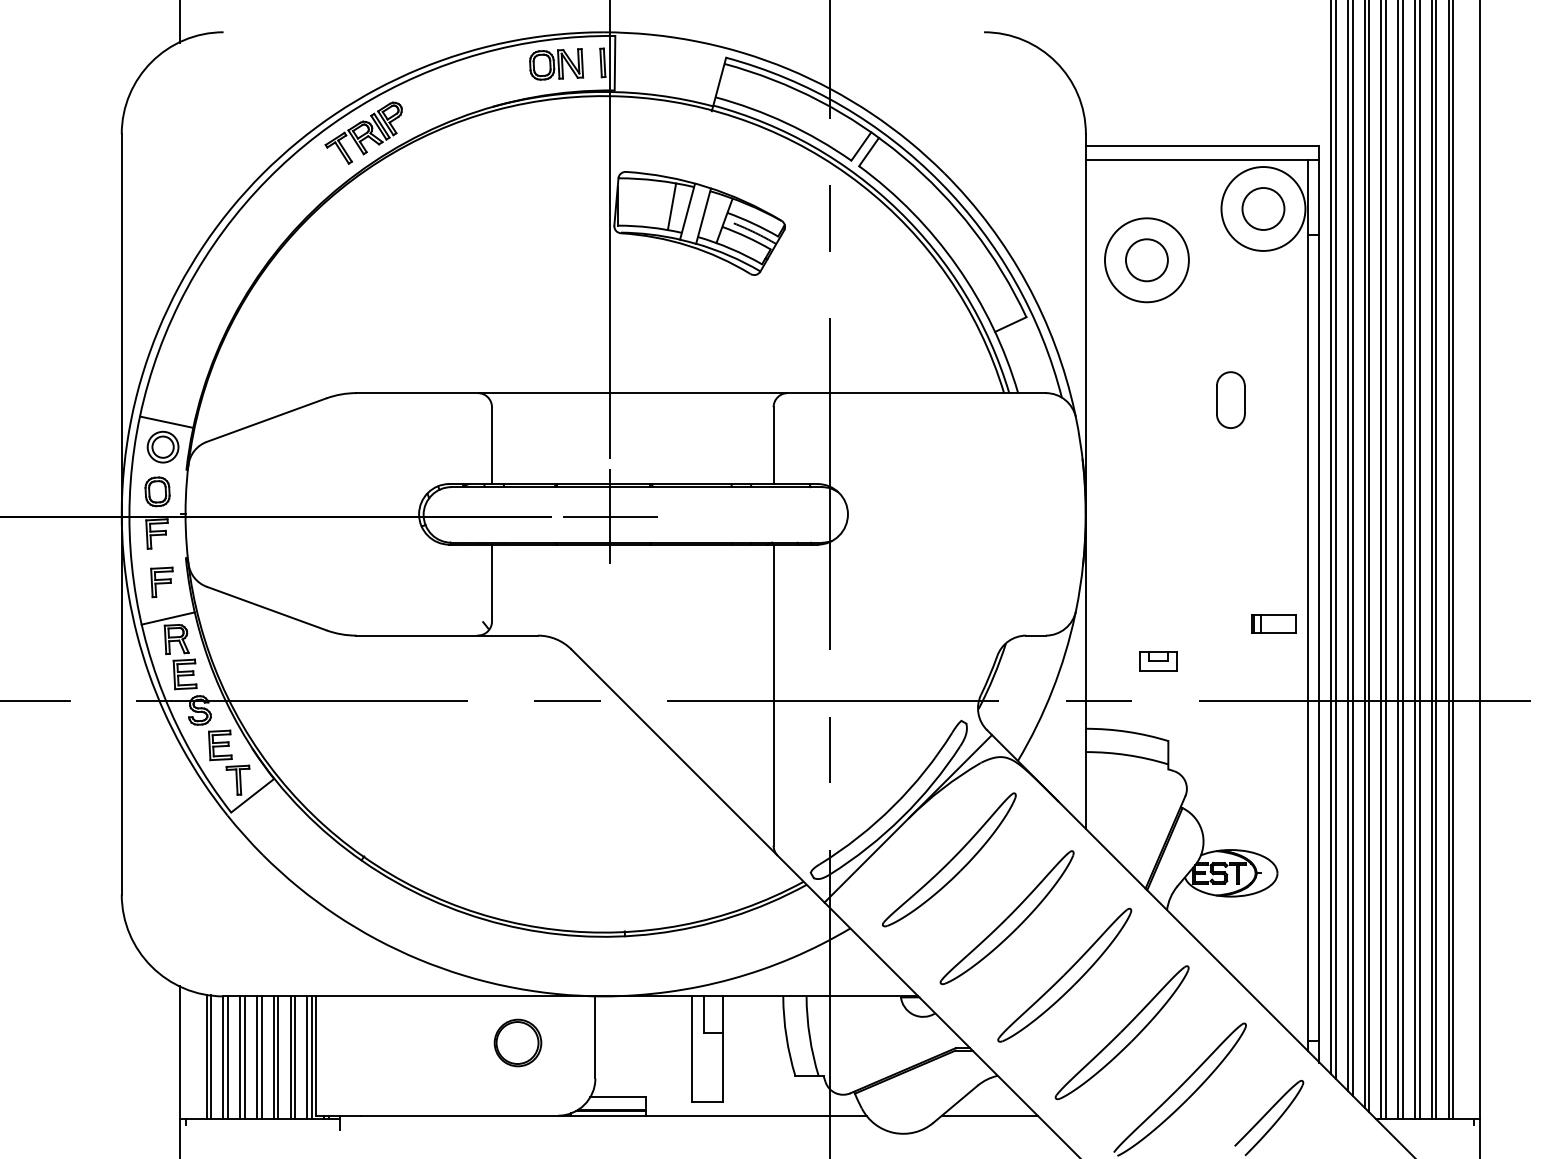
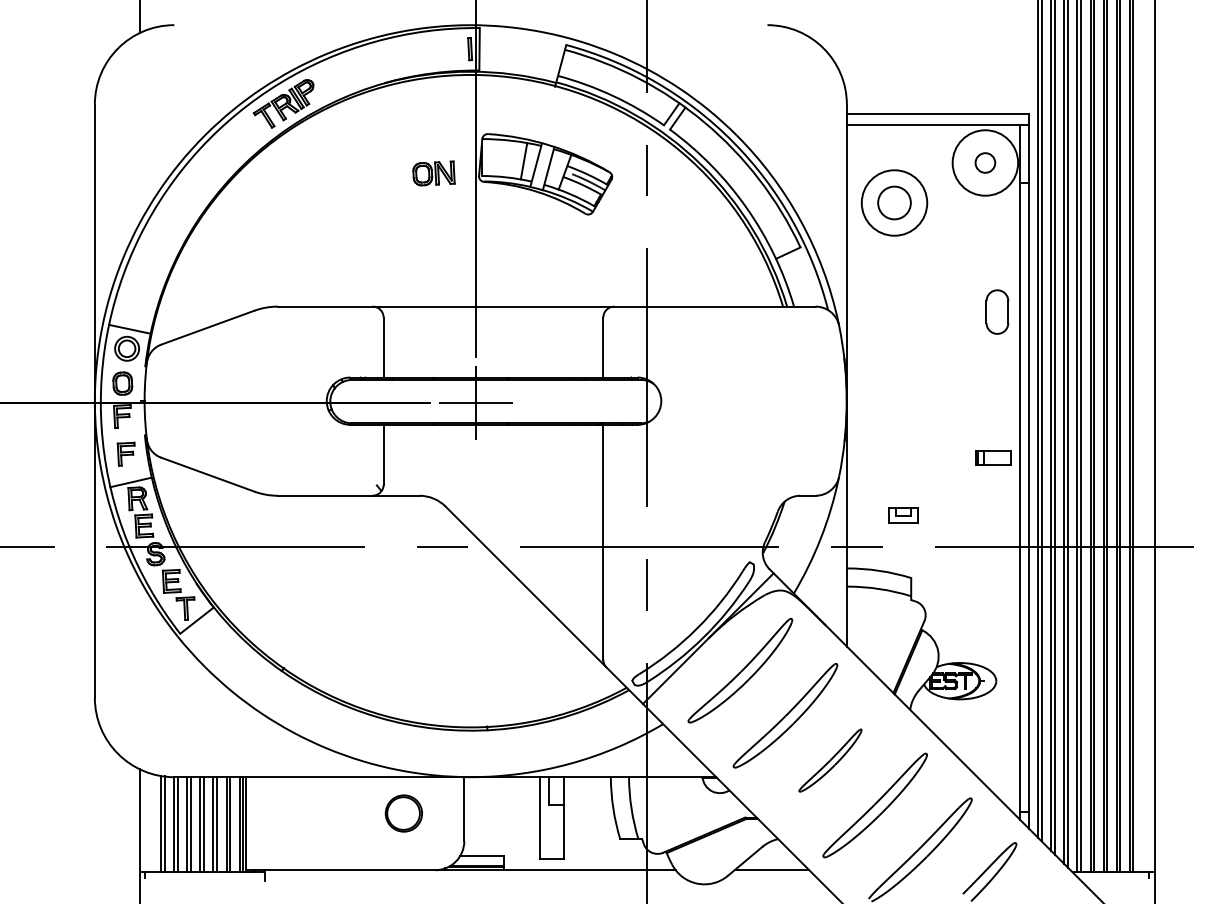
part: (556, 64) -> (433, 173), moved
circle: (1263, 208) -> (985, 162), size x0.6
part: (1230, 399) -> (997, 311), moved
part: (1273, 623) -> (993, 457), moved
part: (1064, 974) -> (830, 760), size x0.6

